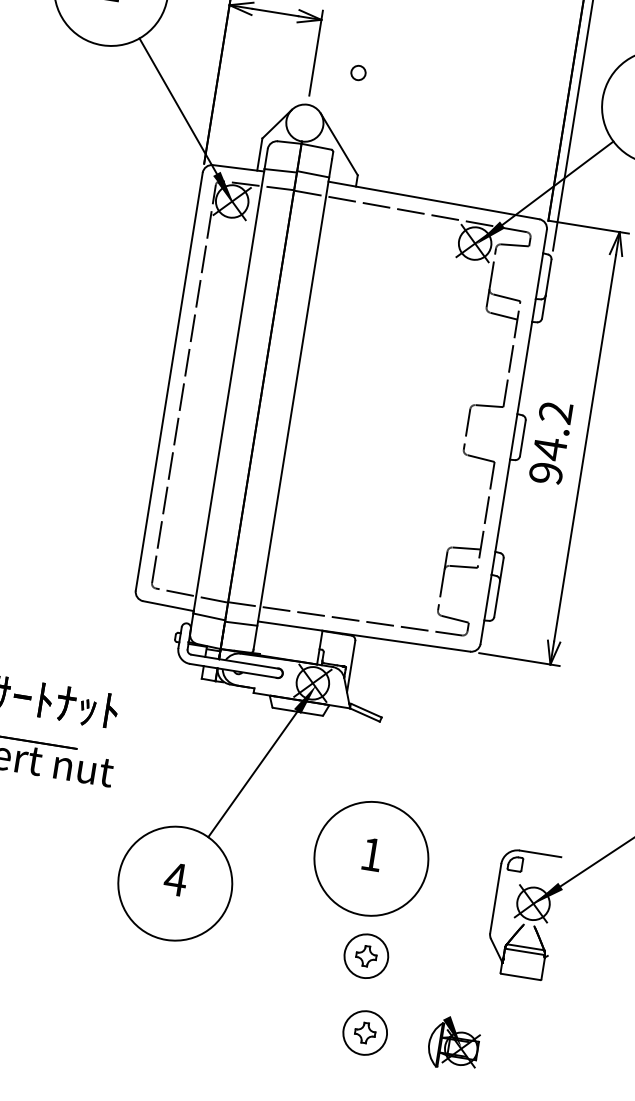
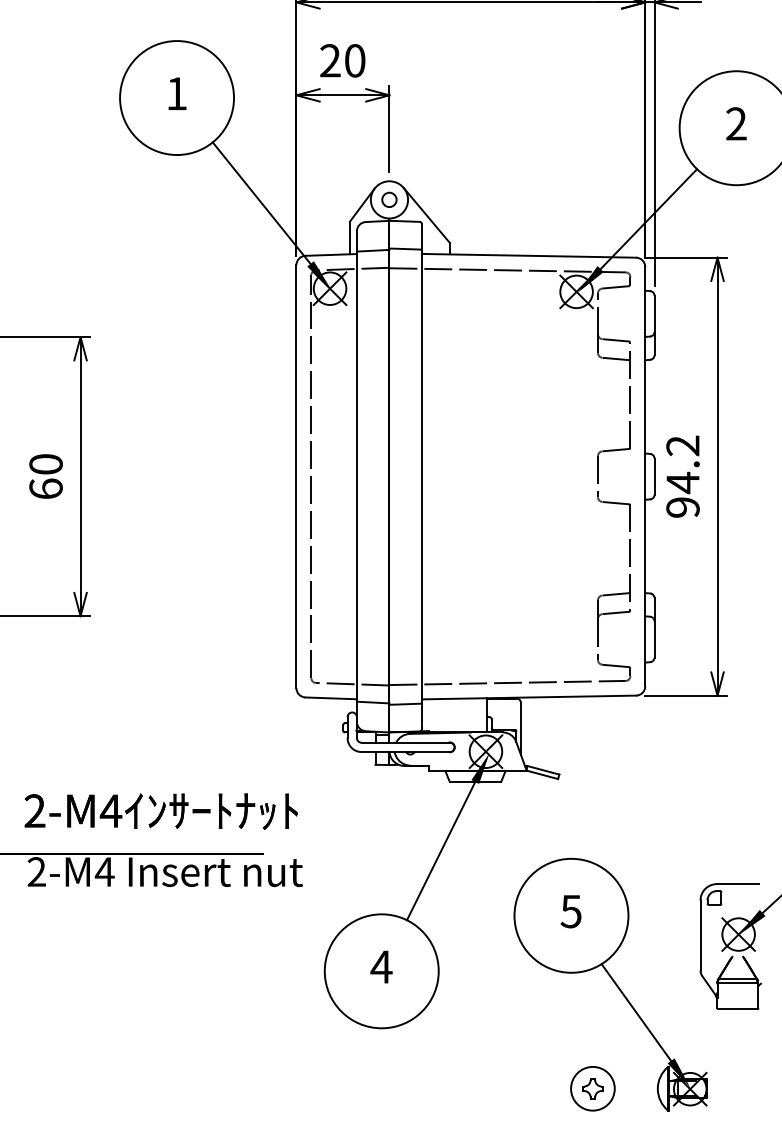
circle: (358, 72) -> (389, 199), moved
text: (371, 854) -> (570, 911), 1 -> 5
part: (366, 955) -> (581, 1012), removed
line: (420, 964) -> (636, 1012), added

